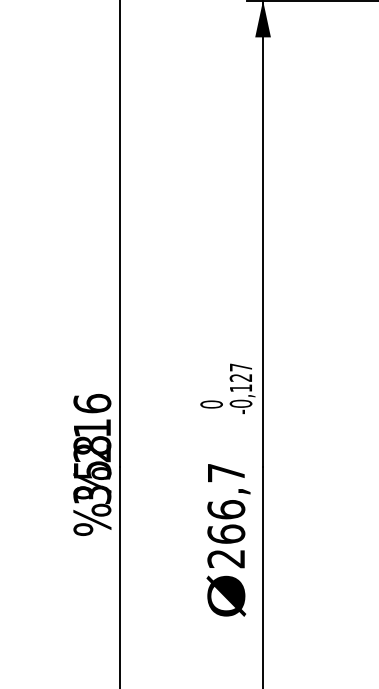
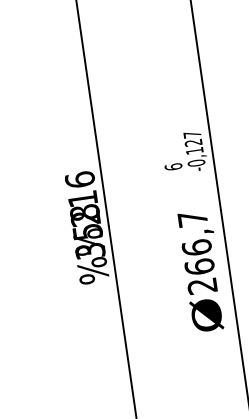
text: (211, 404) -> (173, 166), 0 -> 6

